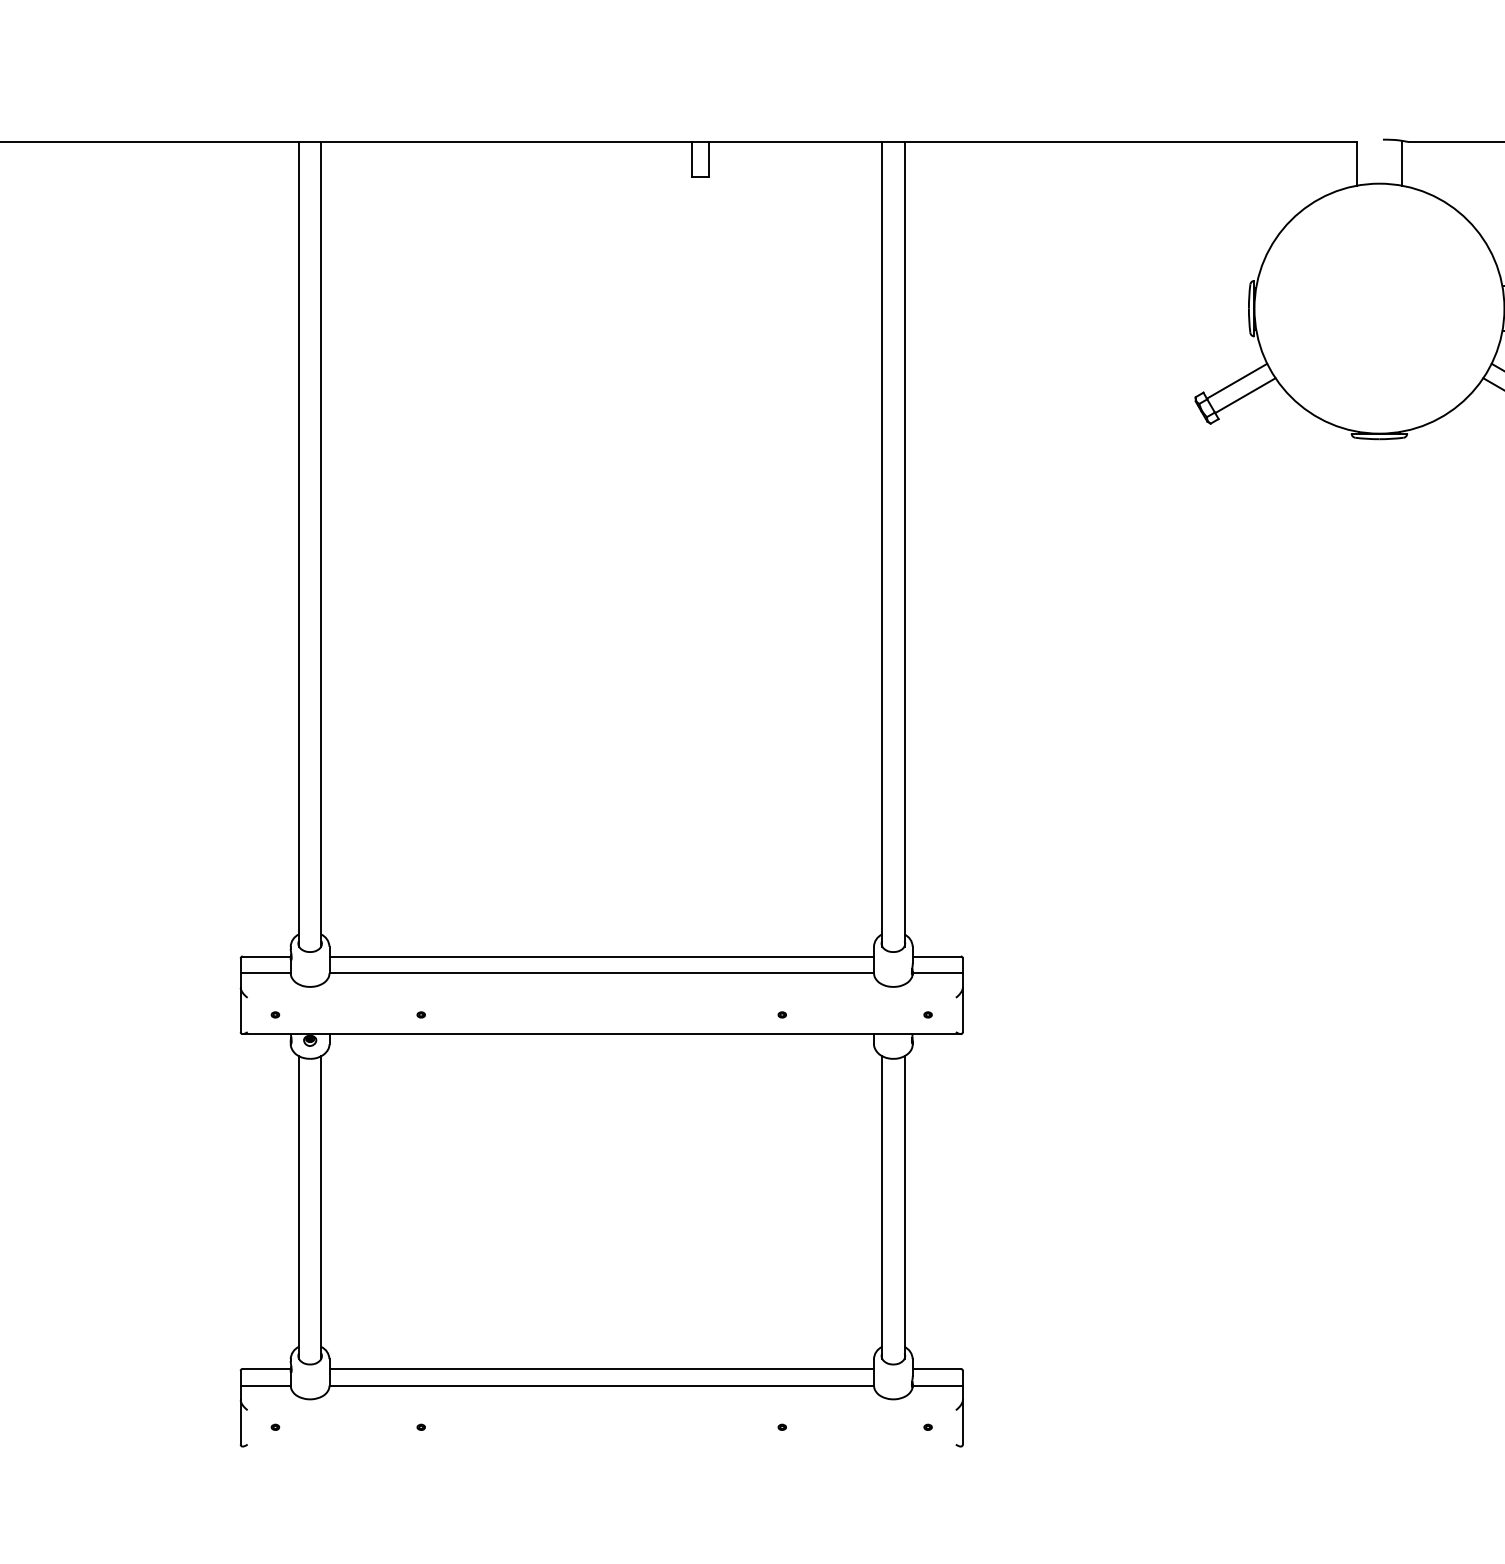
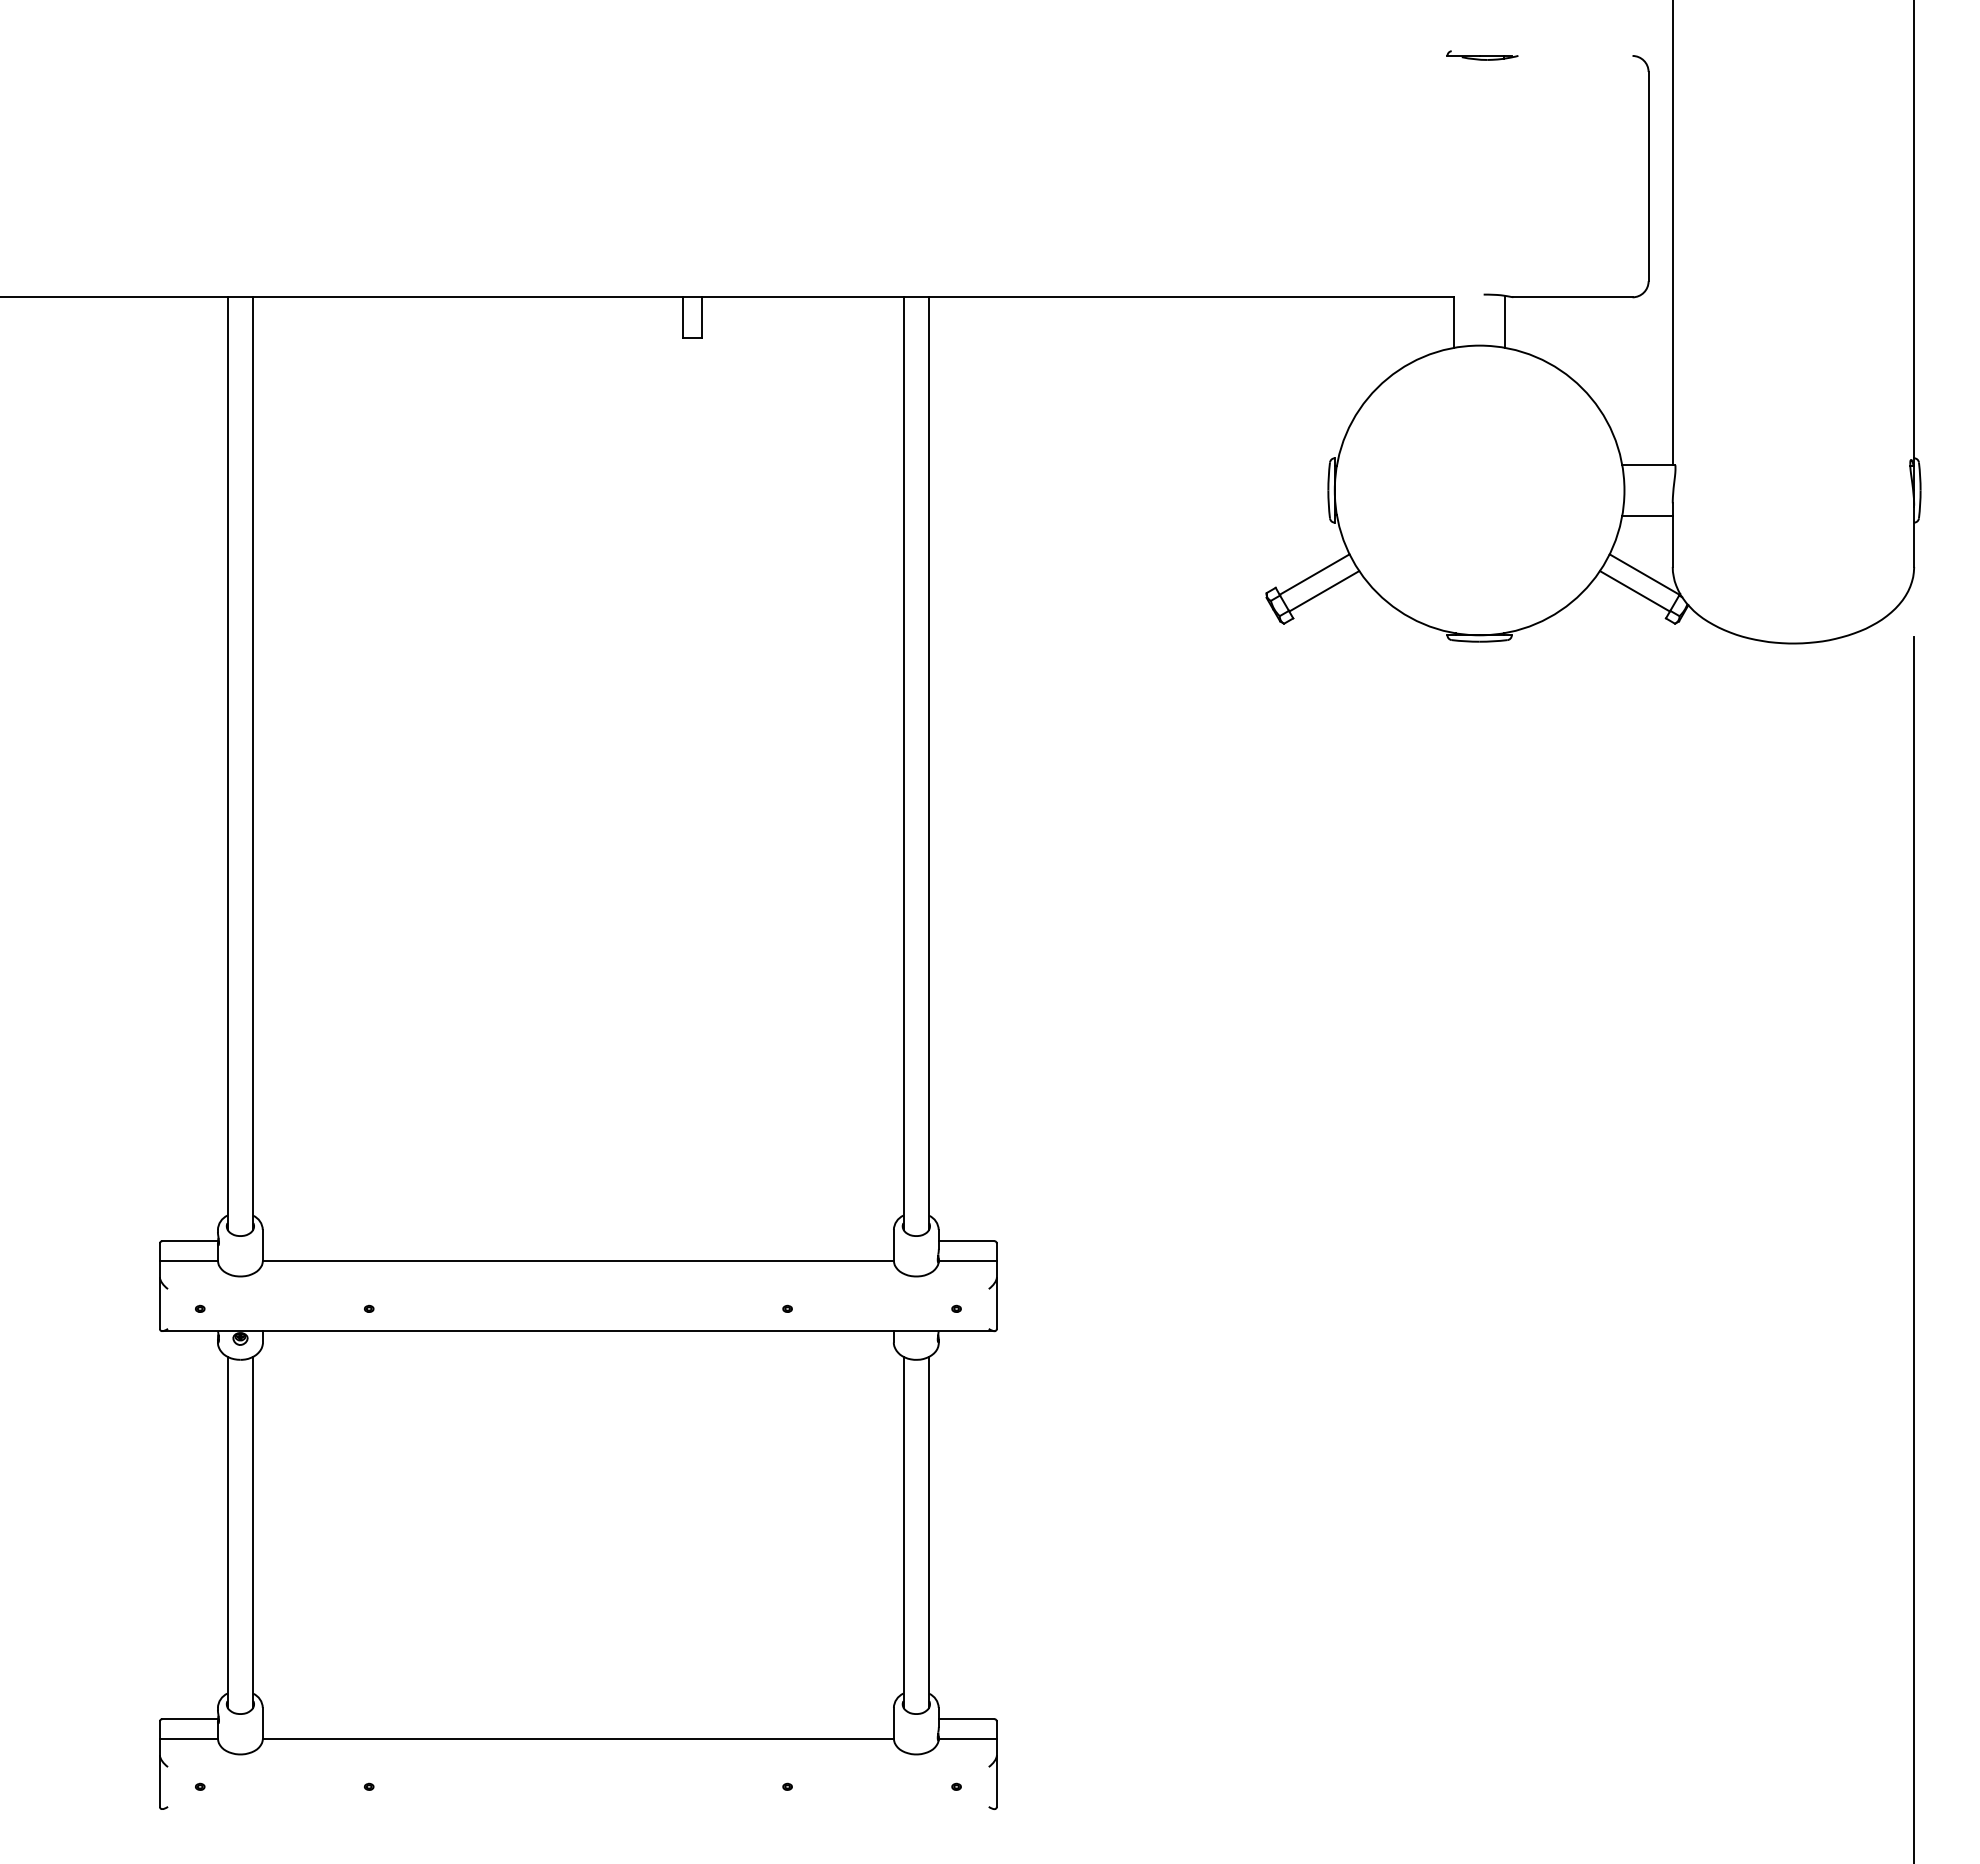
line: (601, 956) -> (577, 1241), removed
line: (601, 1369) -> (577, 1719), removed

